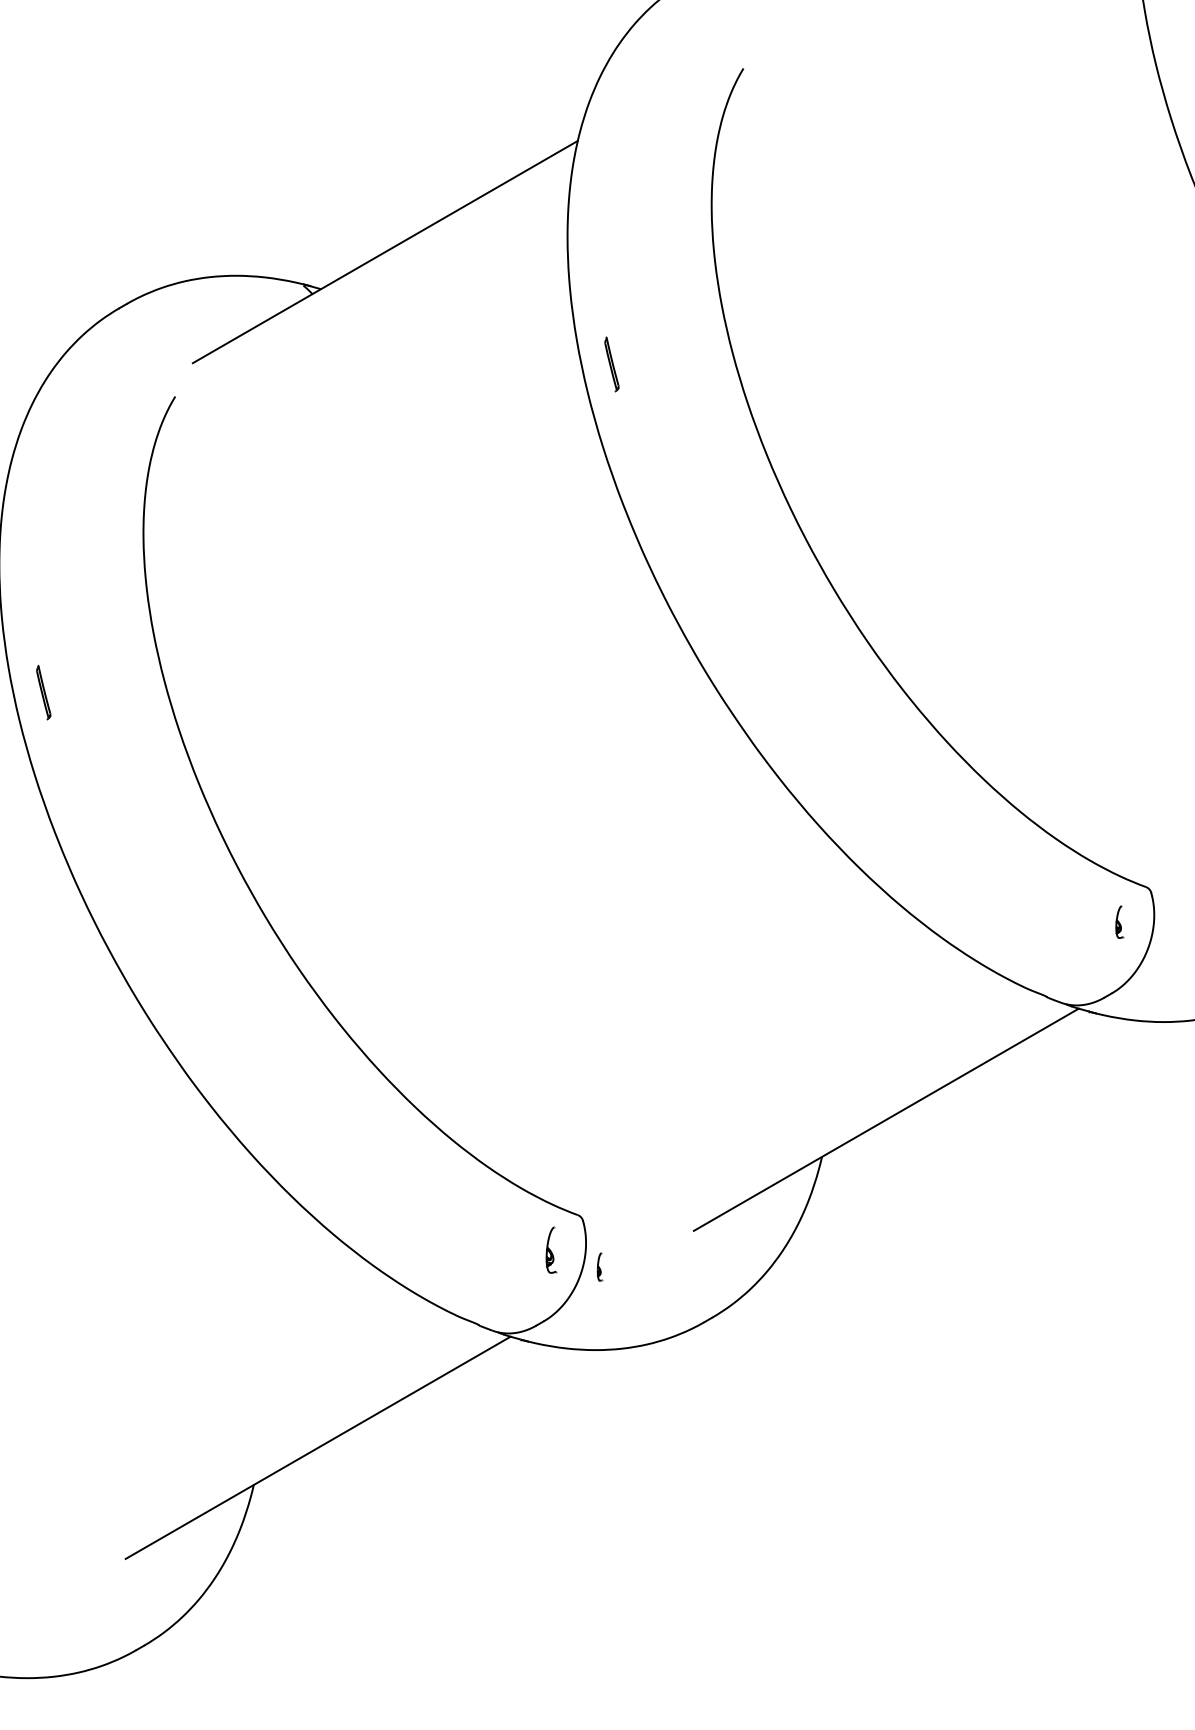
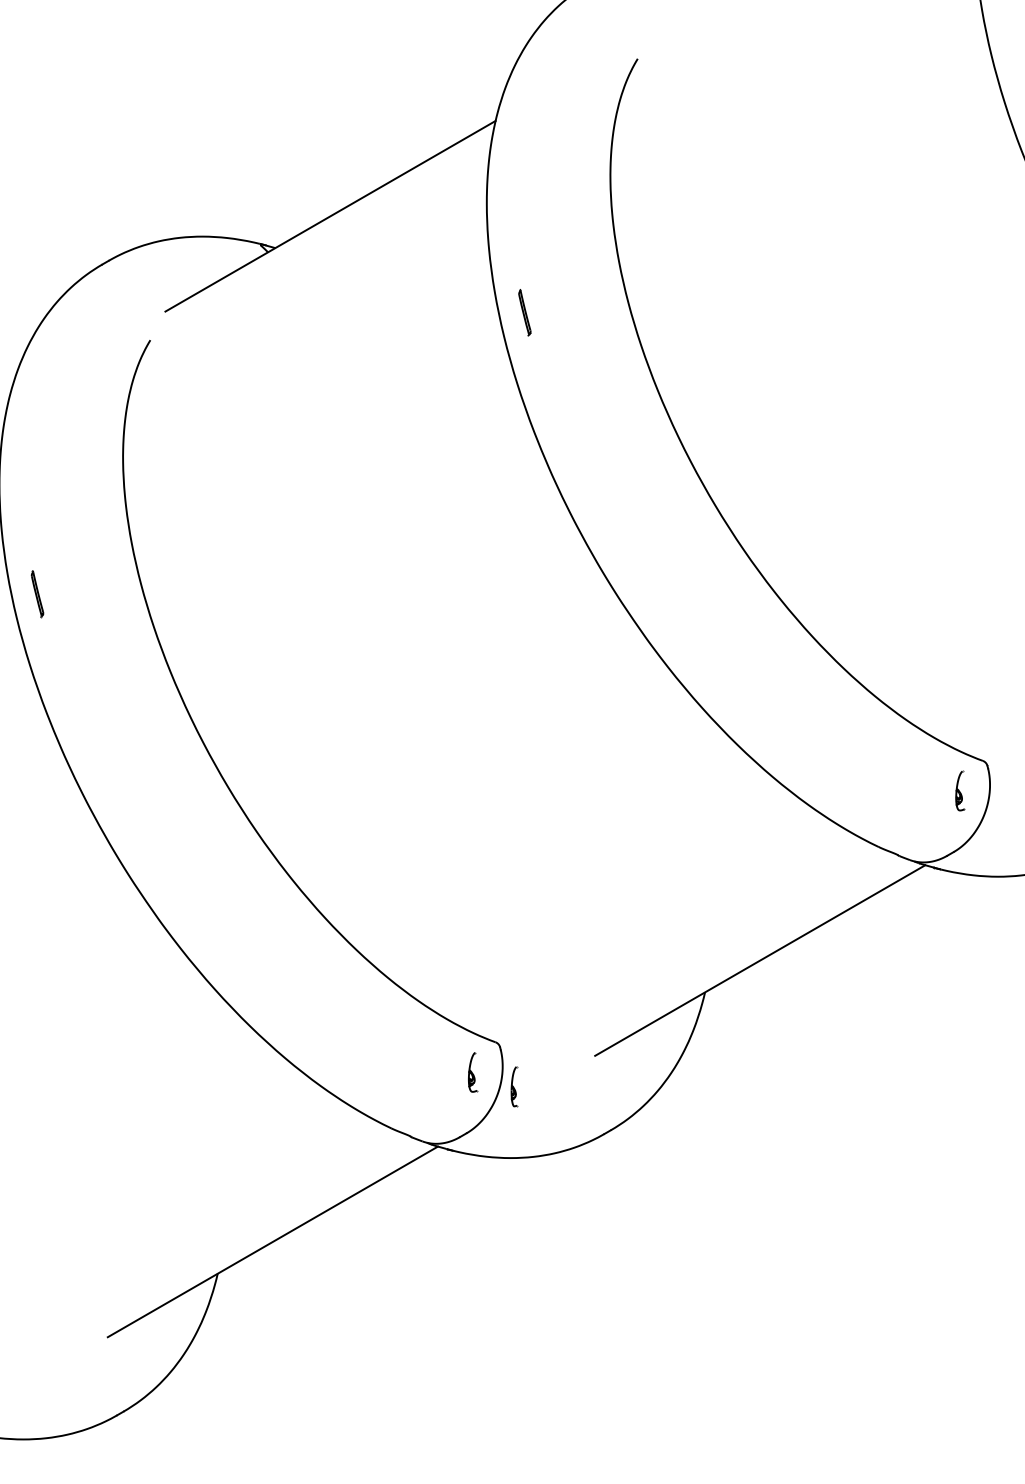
part: (1119, 921) -> (960, 790), size x1.43
part: (599, 1266) -> (514, 1086), size x1.67

